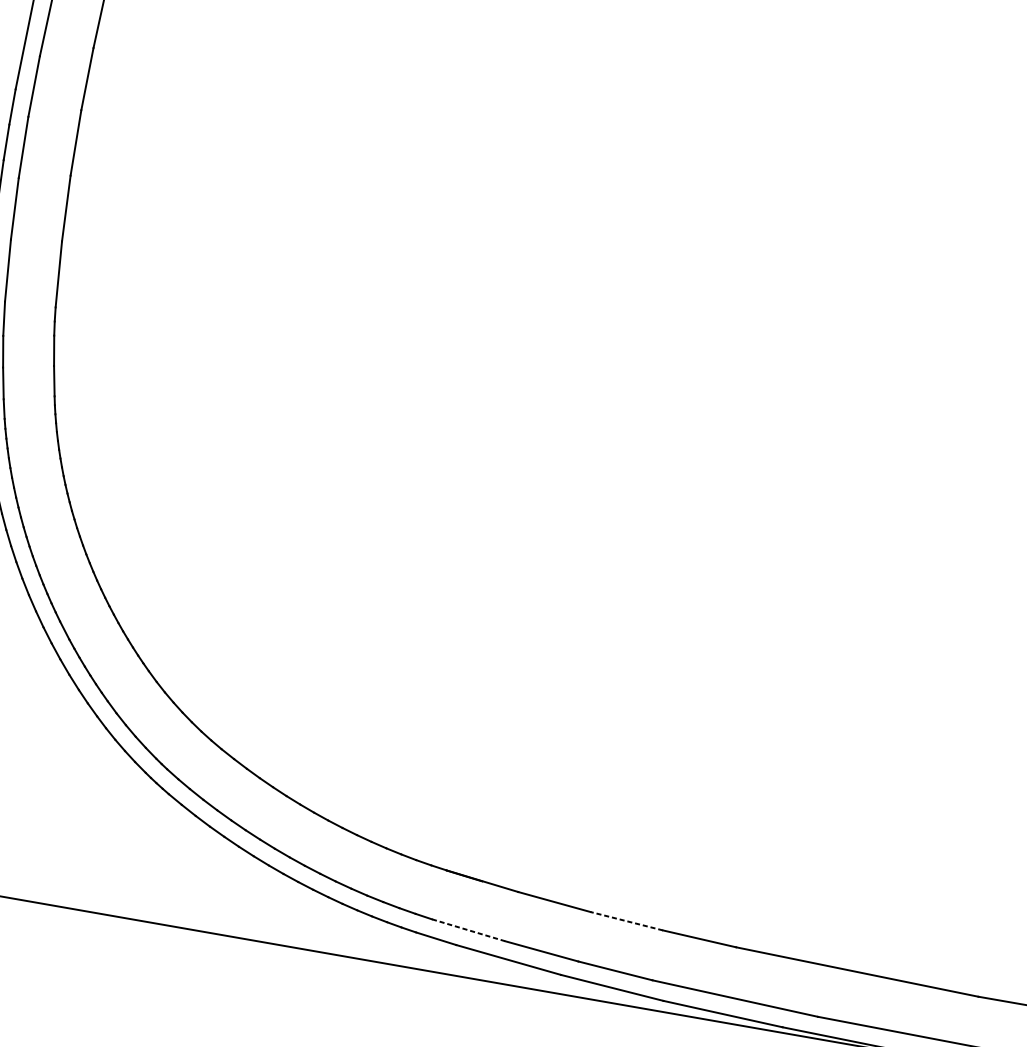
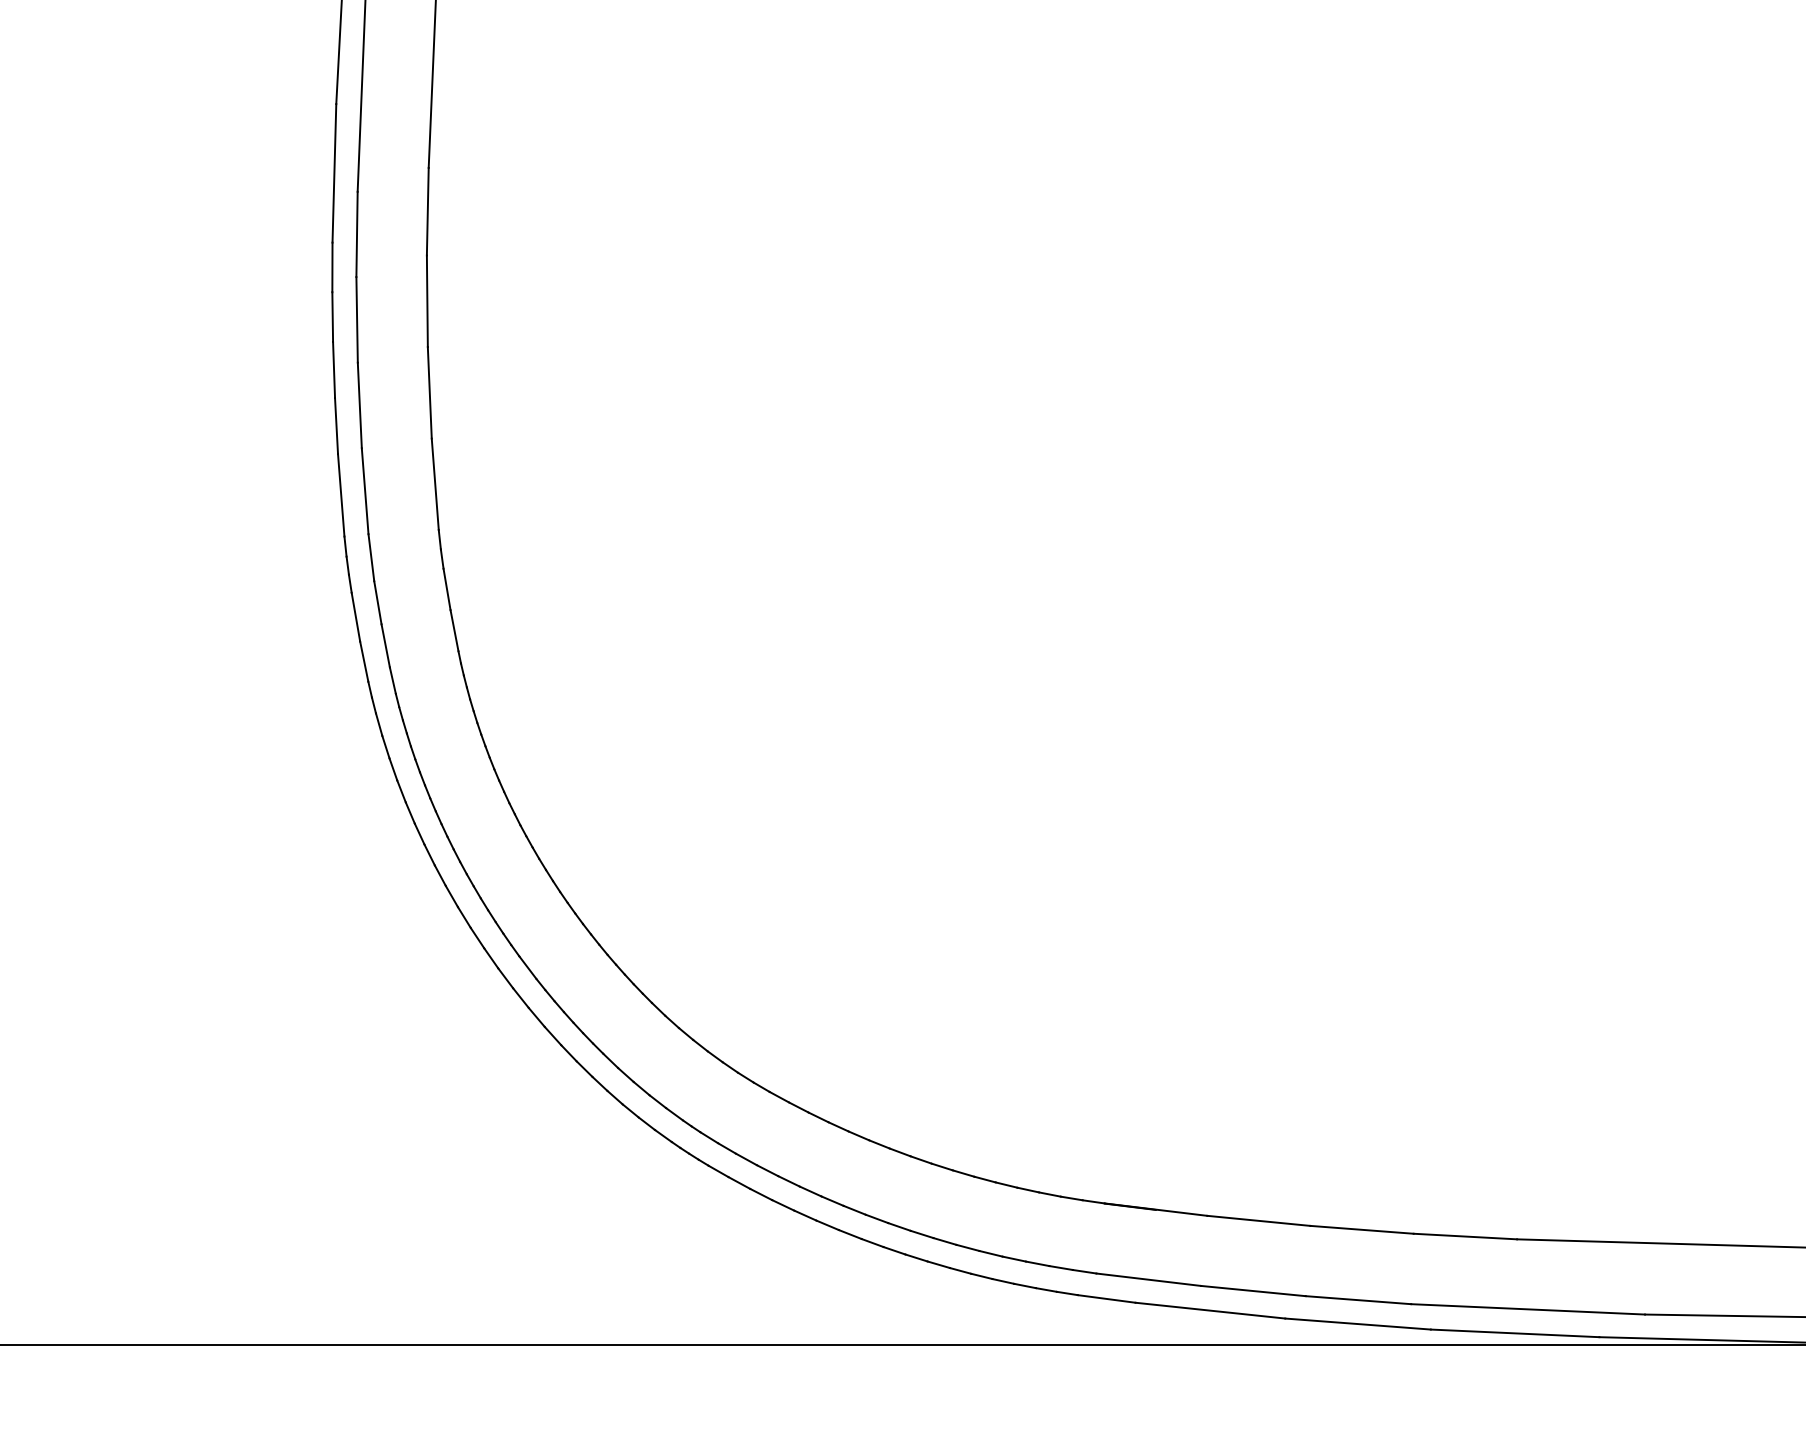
line: (627, 921) -> (1362, 1229), dashed -> solid
line: (468, 930) -> (1148, 1279), dashed -> solid

